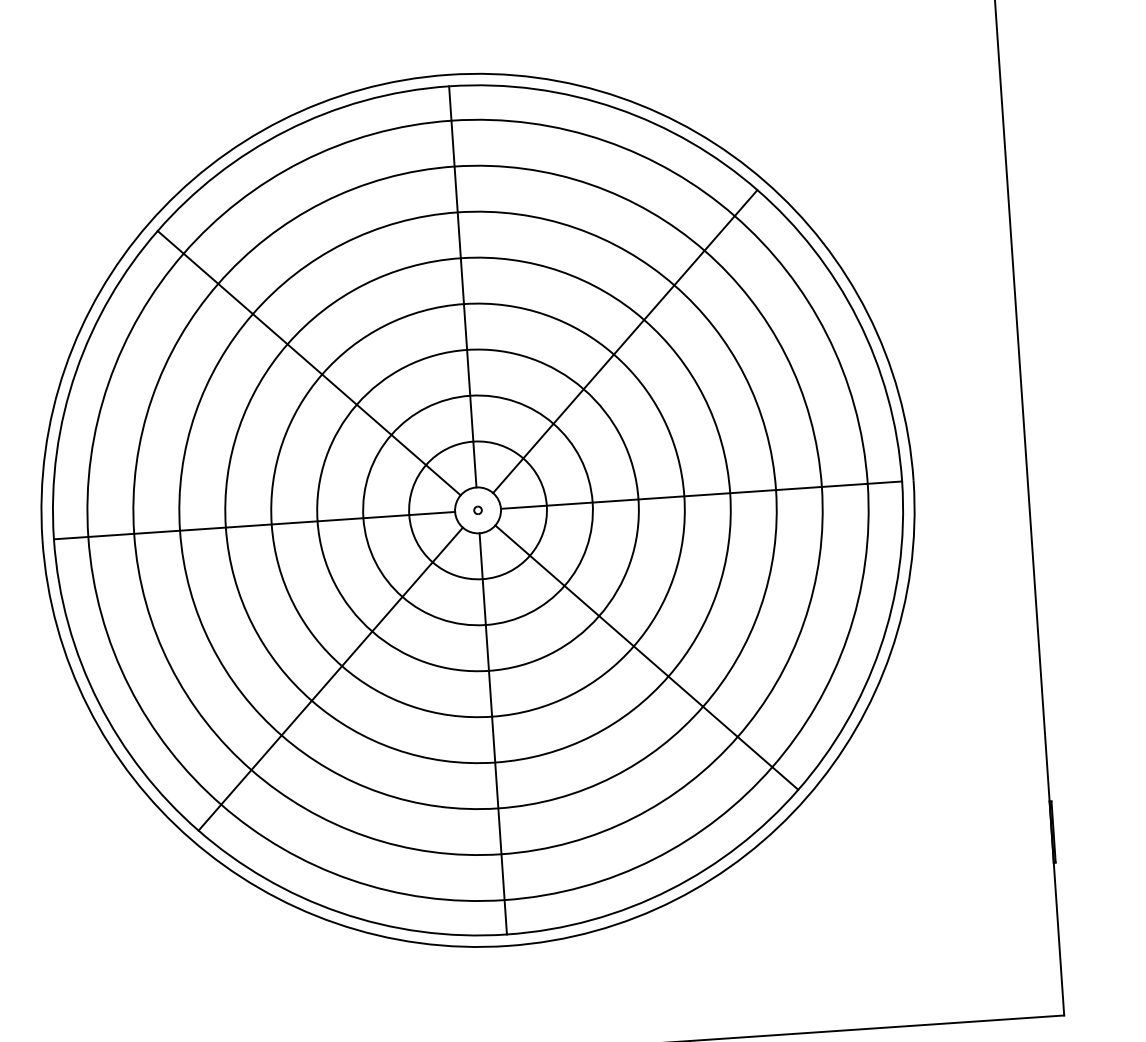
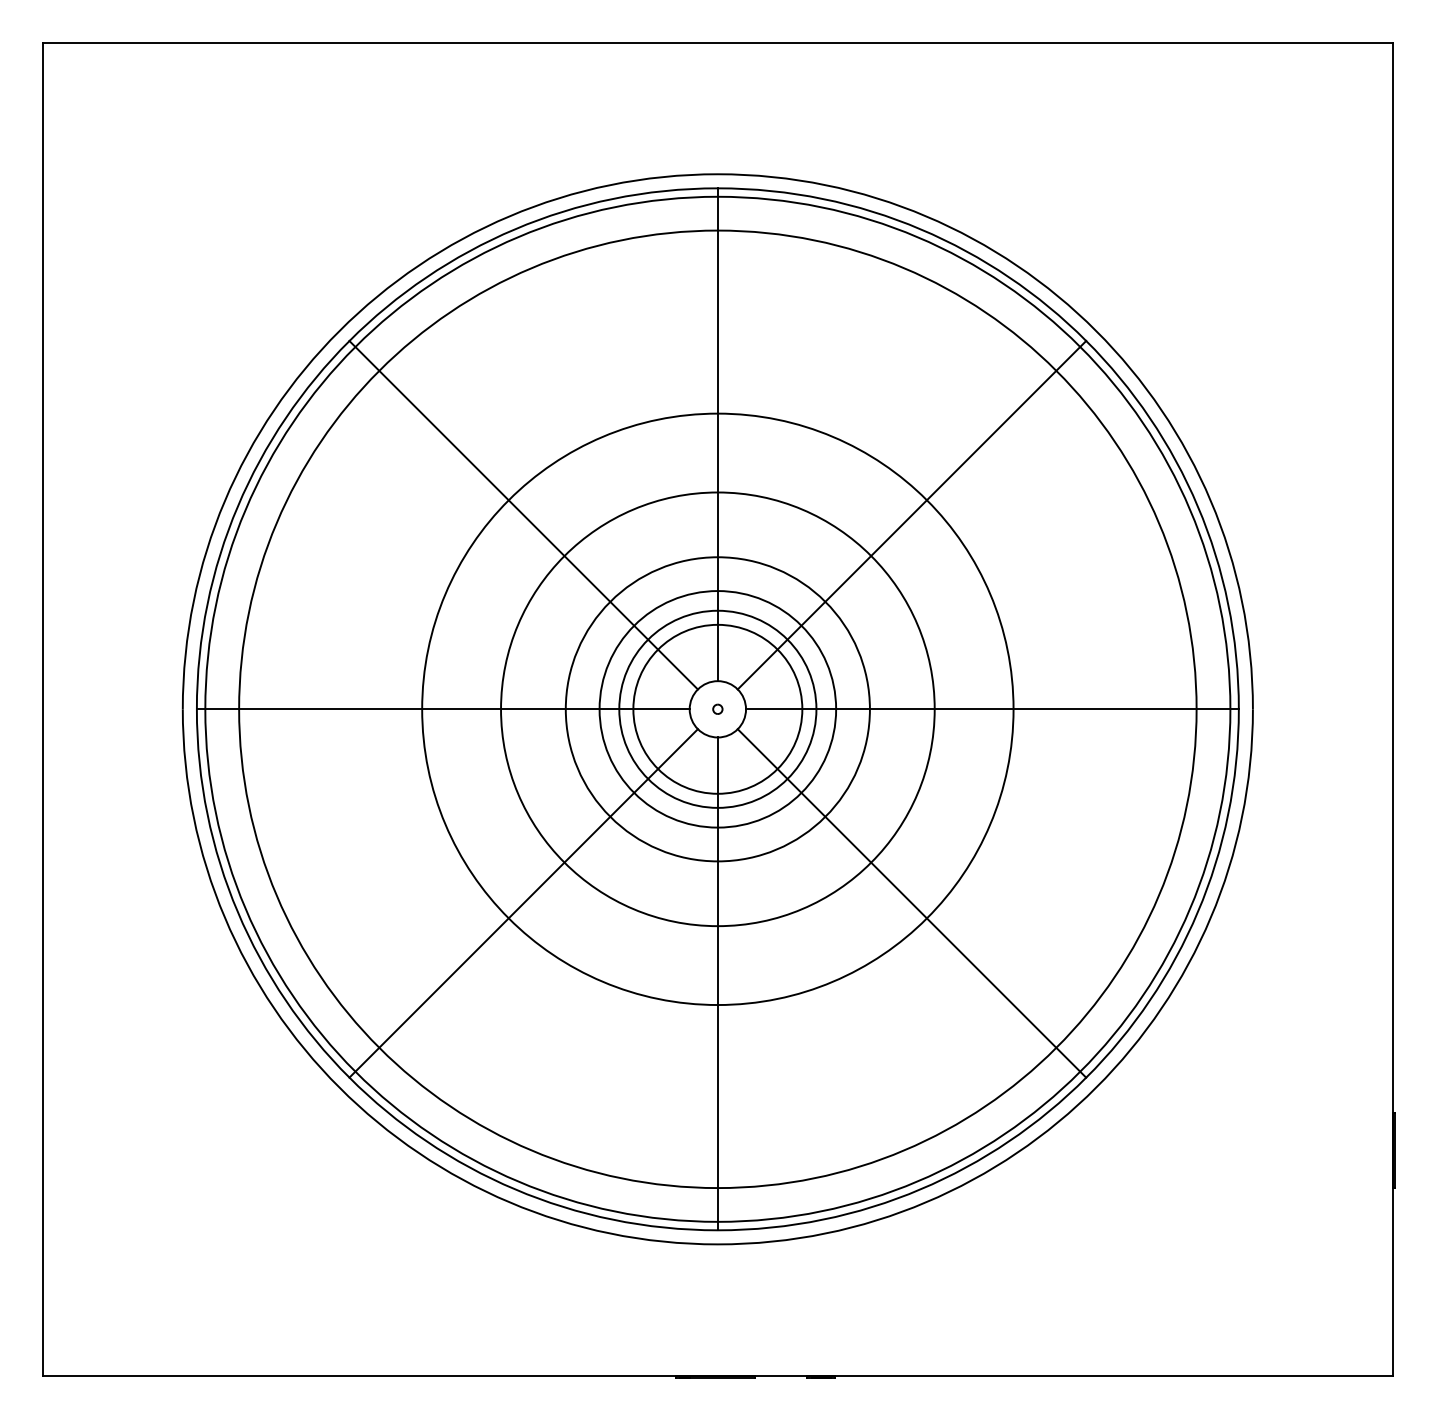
circle: (477, 509) -> (717, 708), size x0.6
circle: (477, 509) -> (717, 708), size x0.7
circle: (477, 510) -> (717, 709), size x0.6
circle: (477, 510) -> (717, 709), size x0.7
circle: (477, 510) -> (717, 709), size x0.7
circle: (477, 510) -> (717, 709), size x1.4

